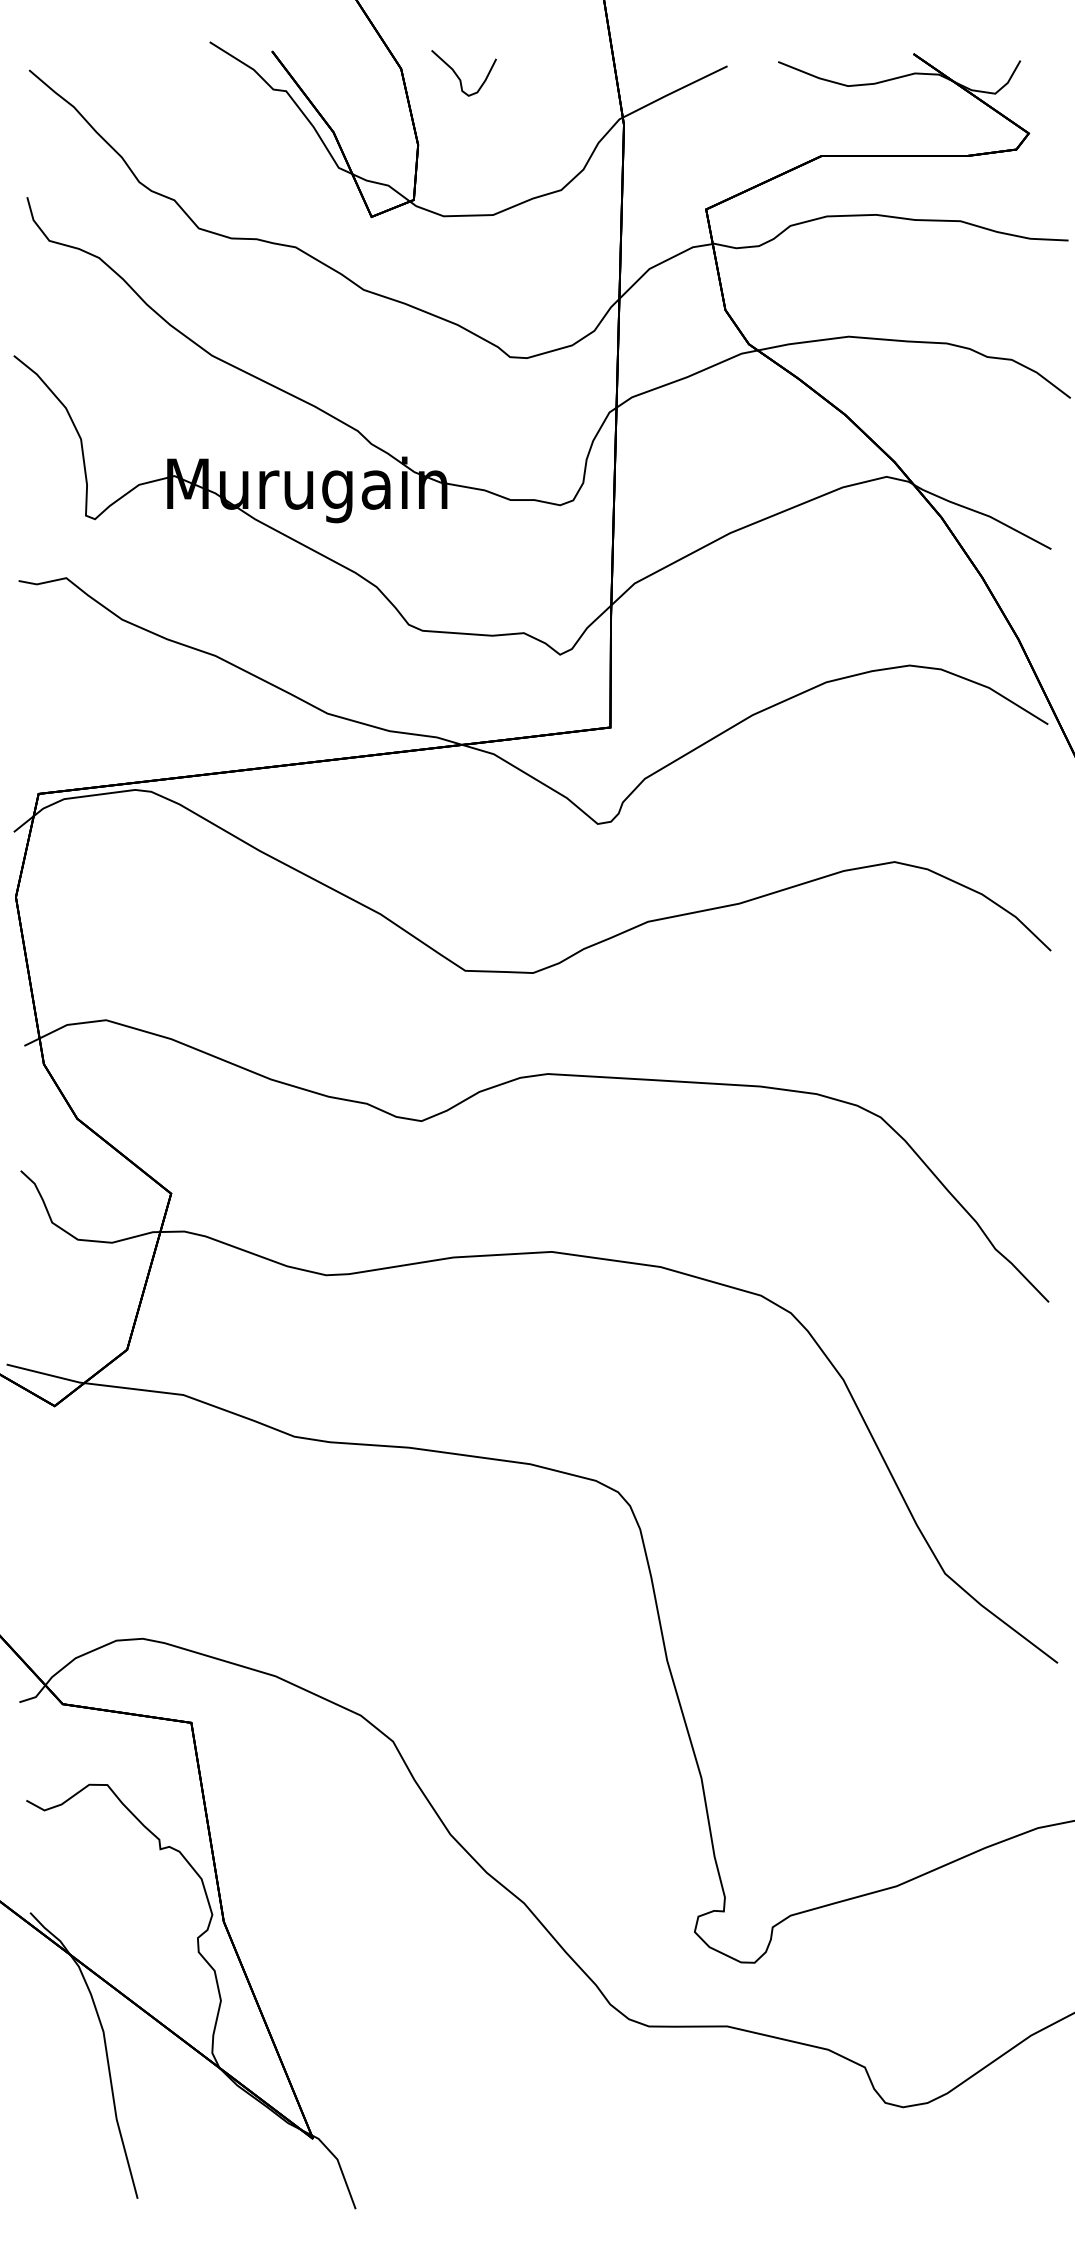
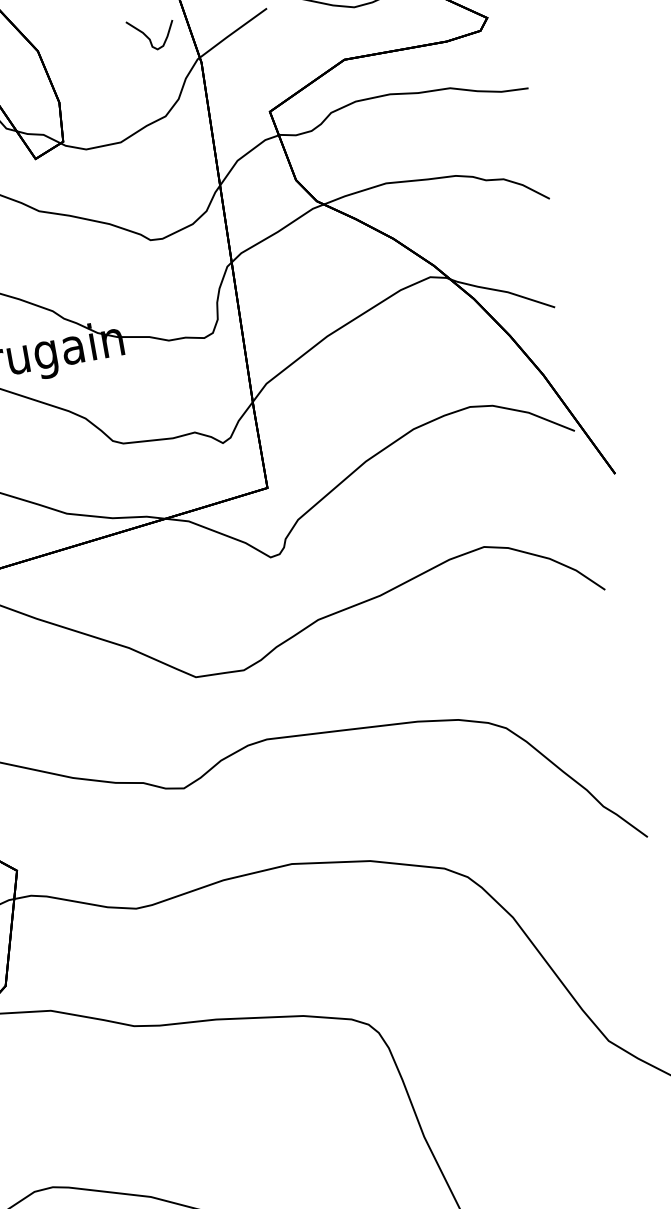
part: (463, 73) -> (151, 34), moved

